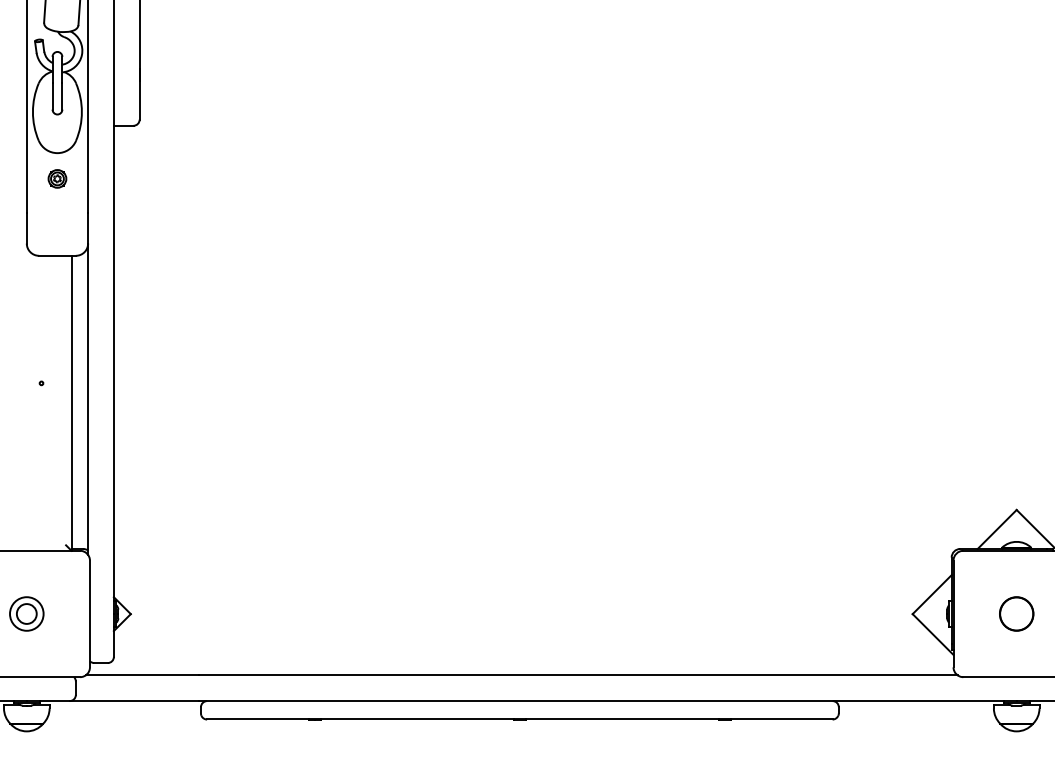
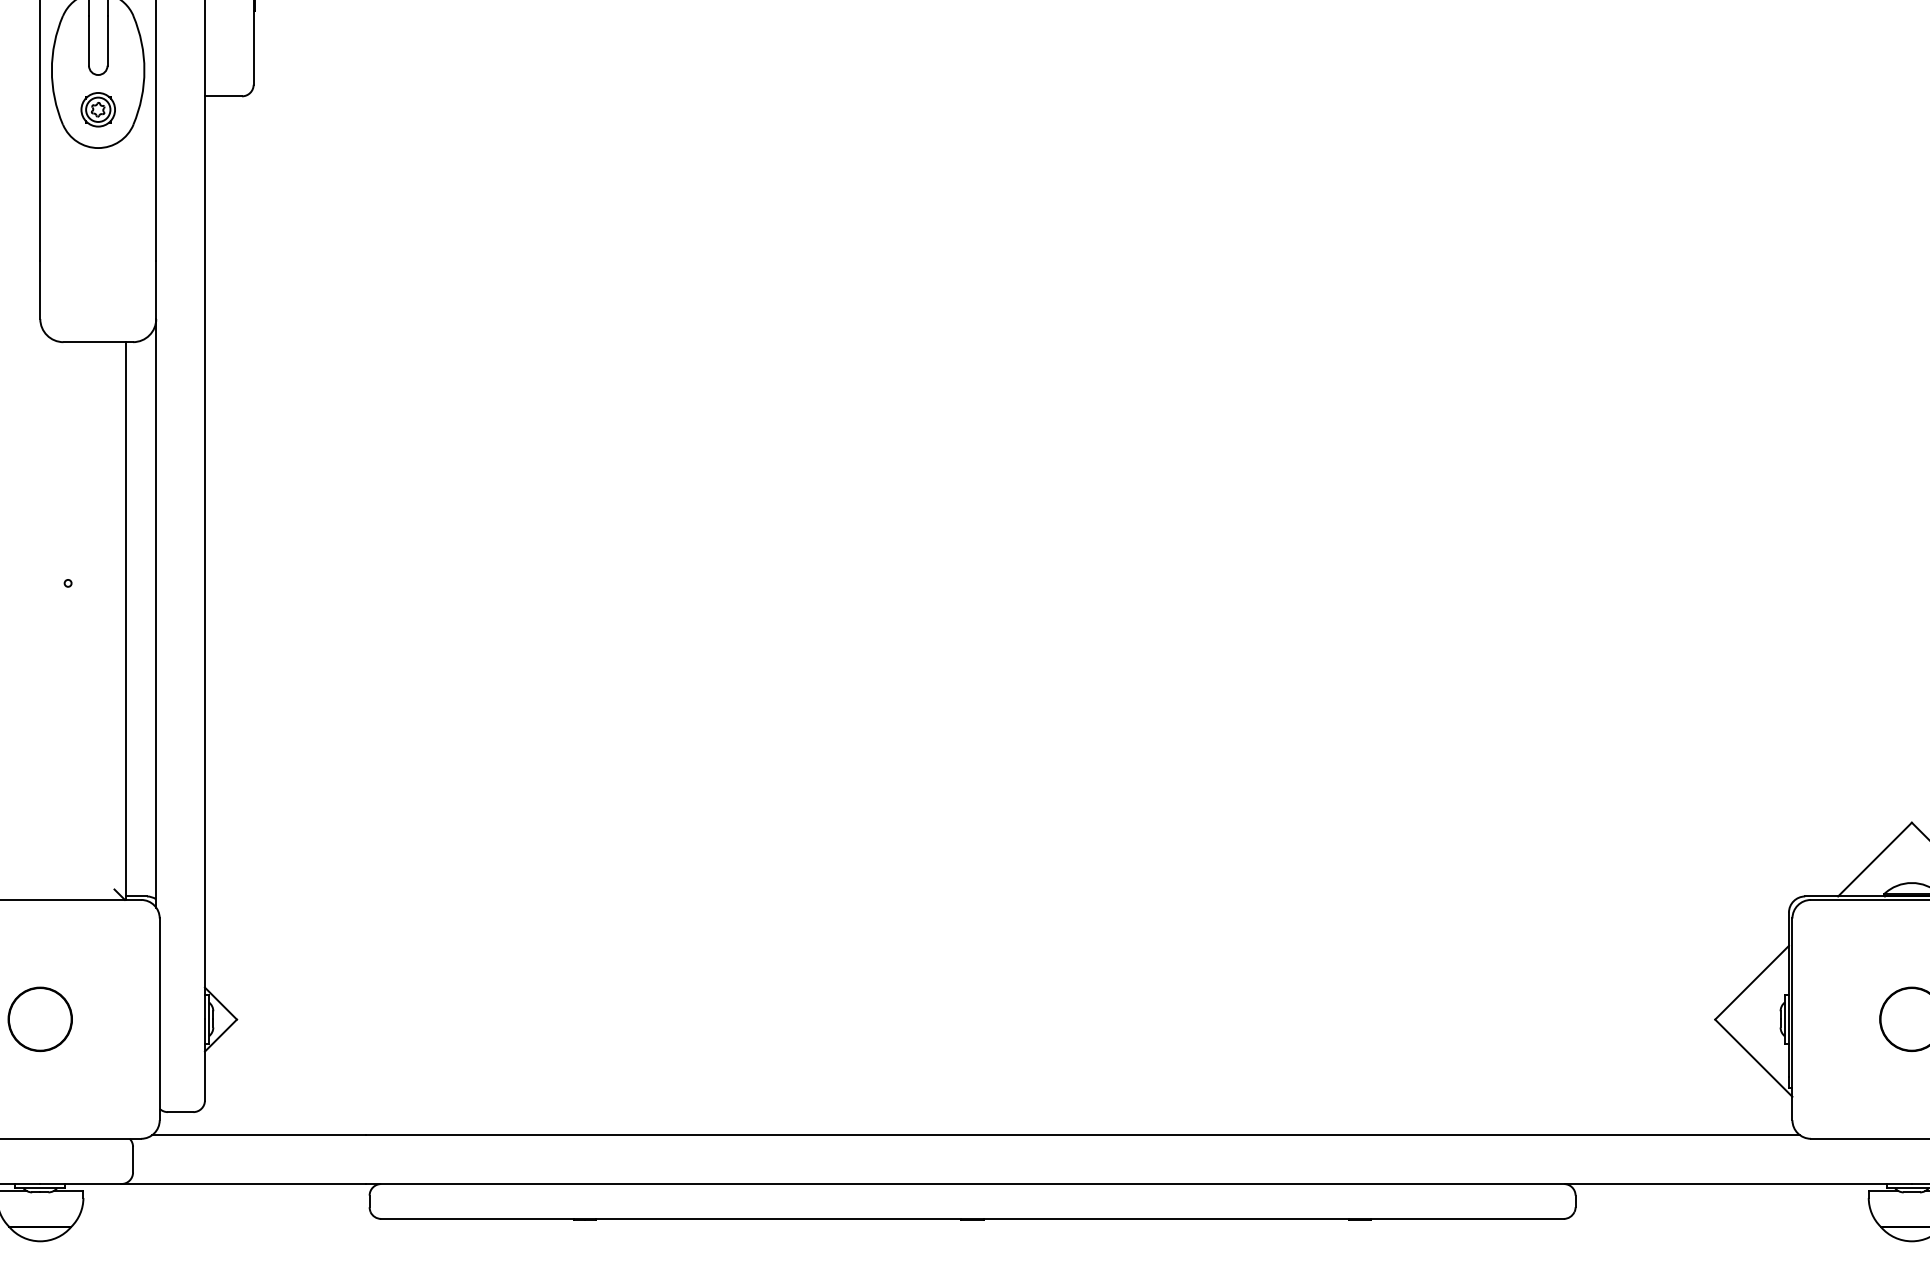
part: (57, 178) -> (98, 109), moved
circle: (26, 613) -> (39, 1018), size x1.67

